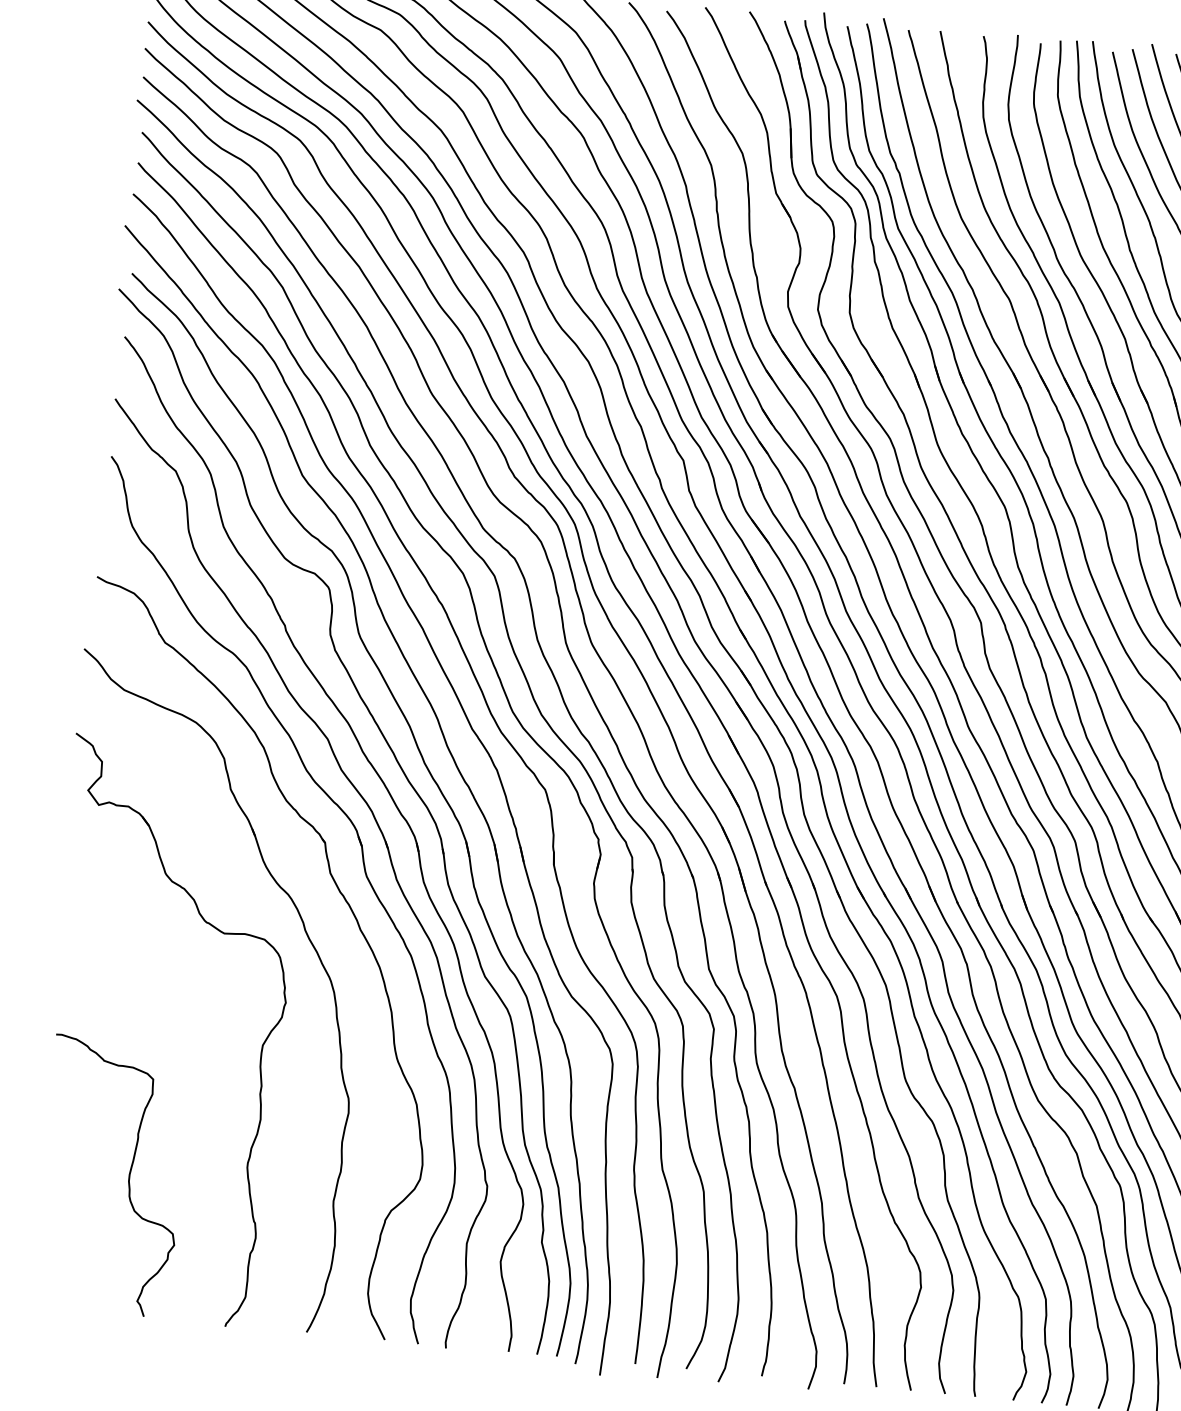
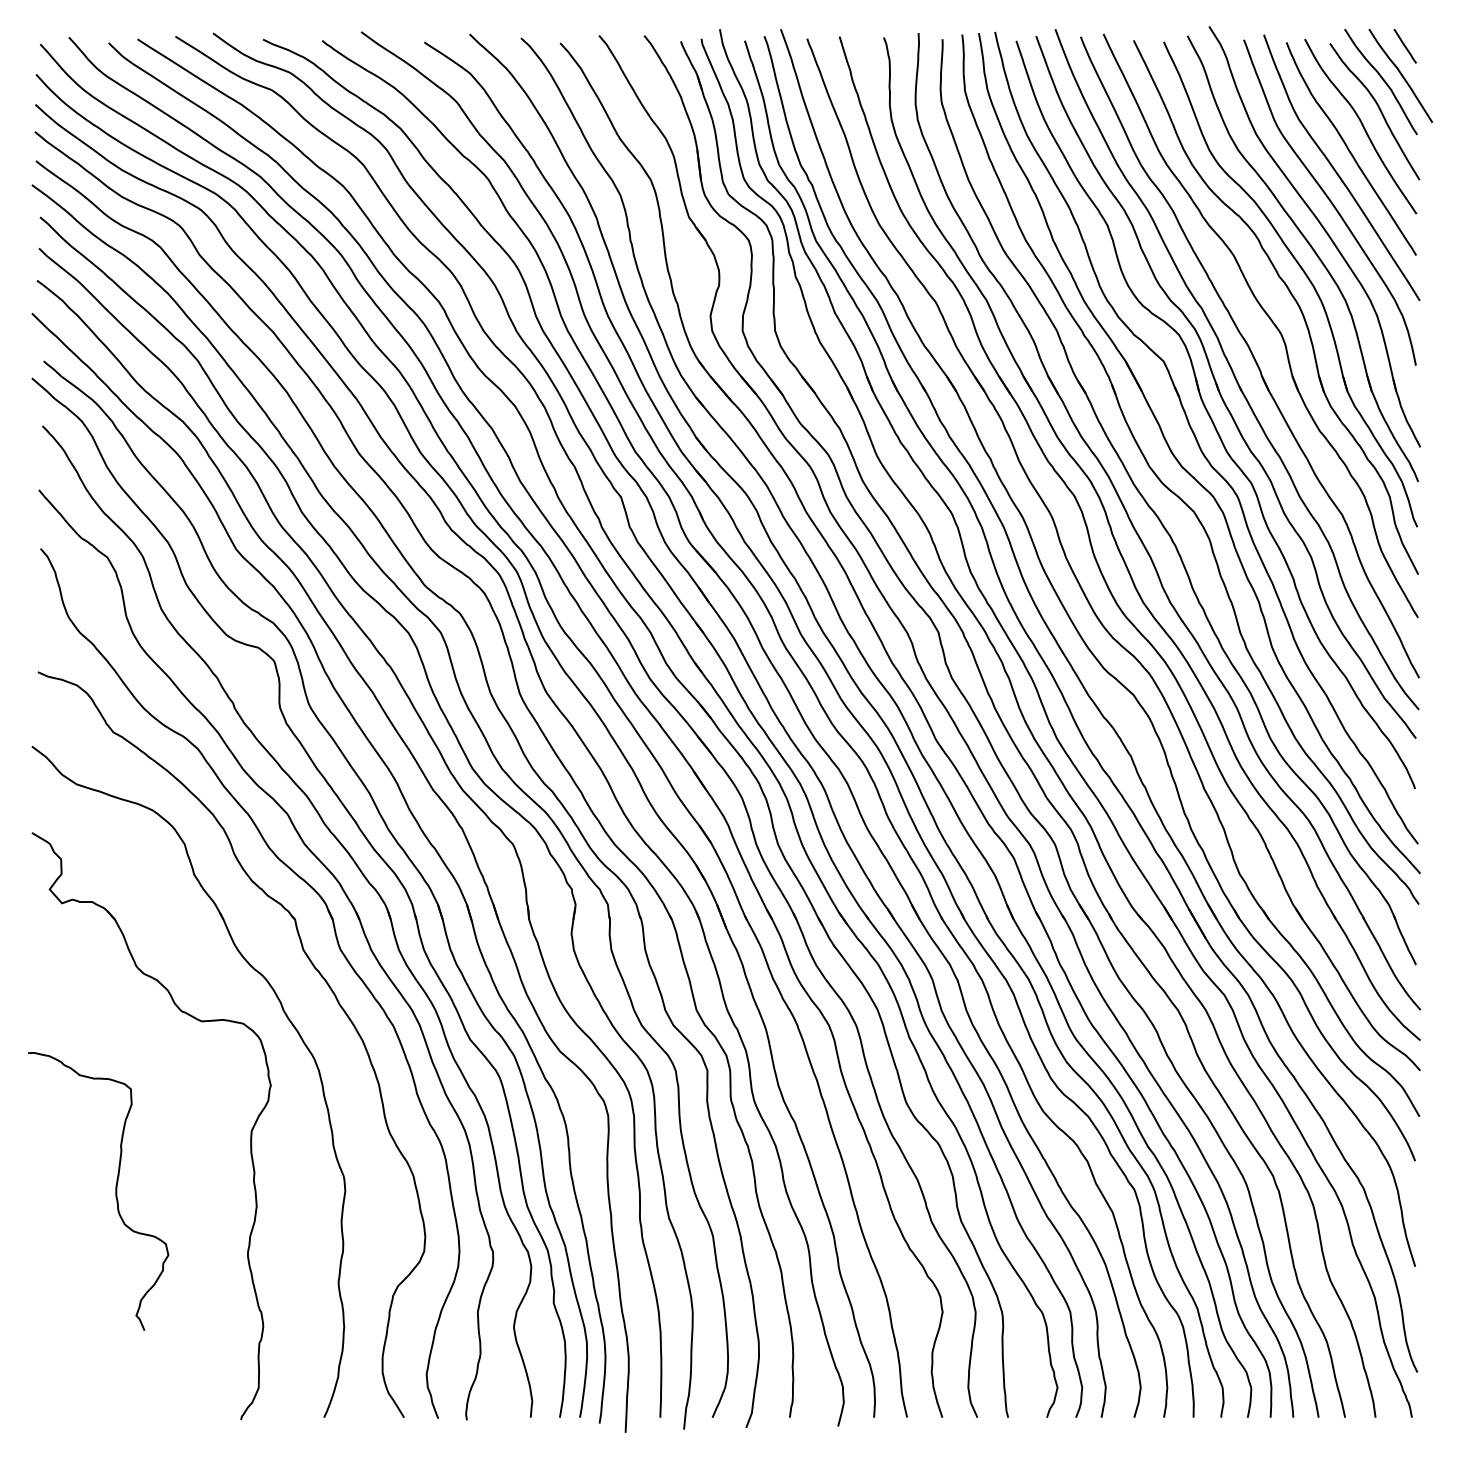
curve: (128, 1177) -> (115, 1191), moved

